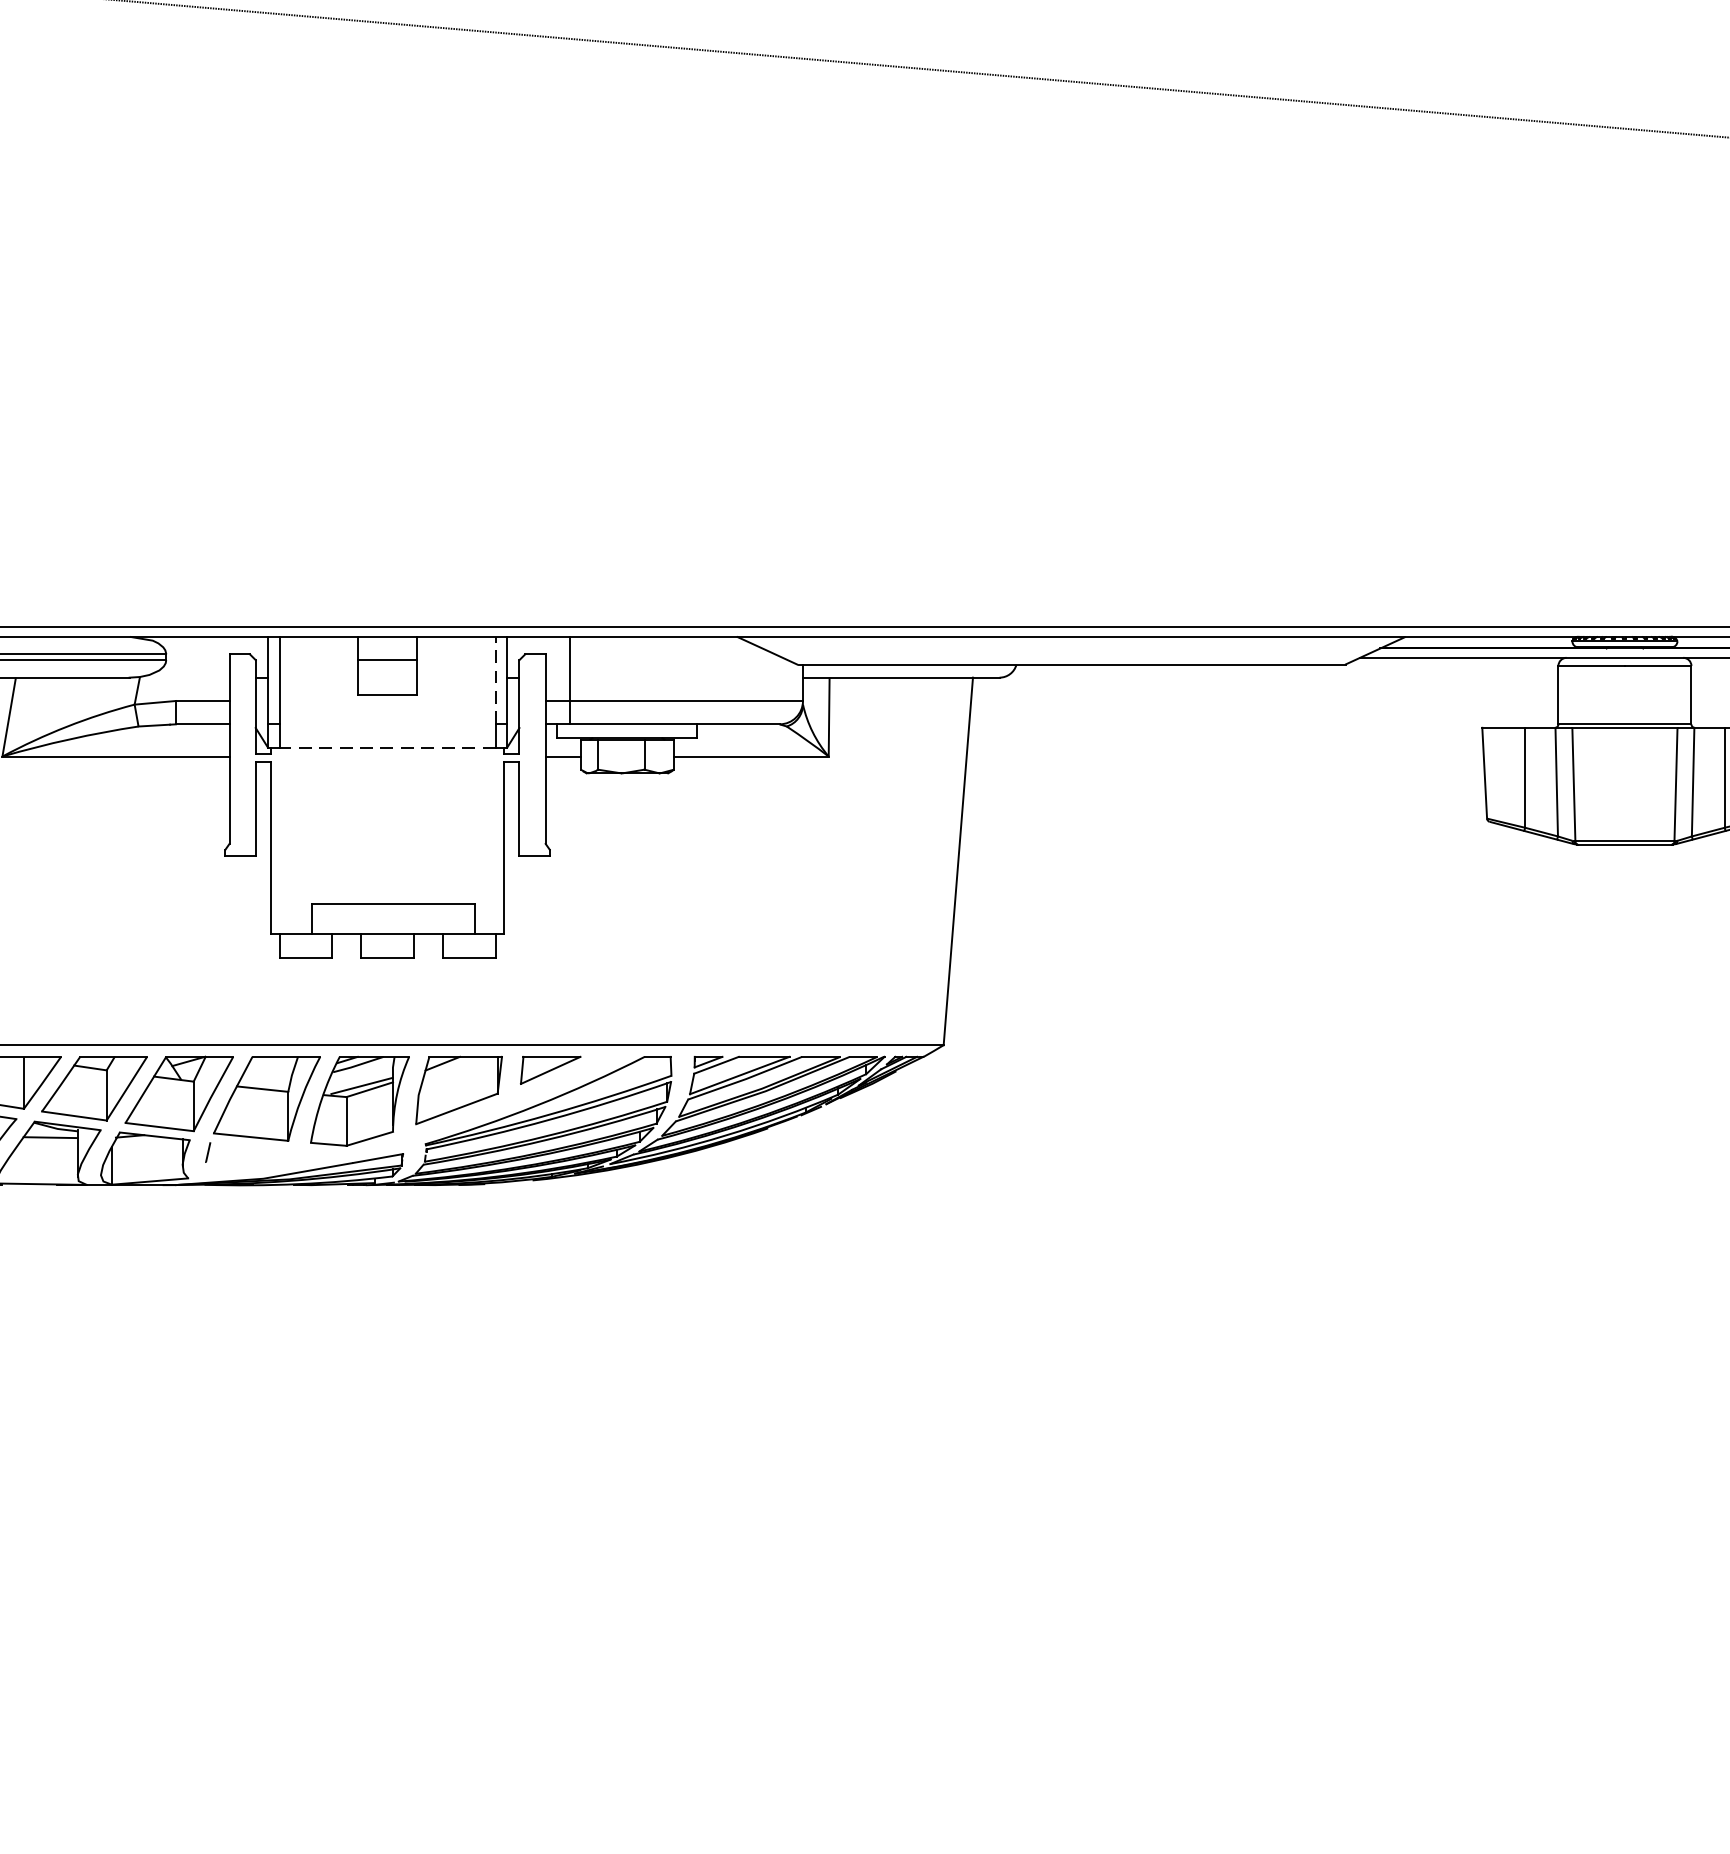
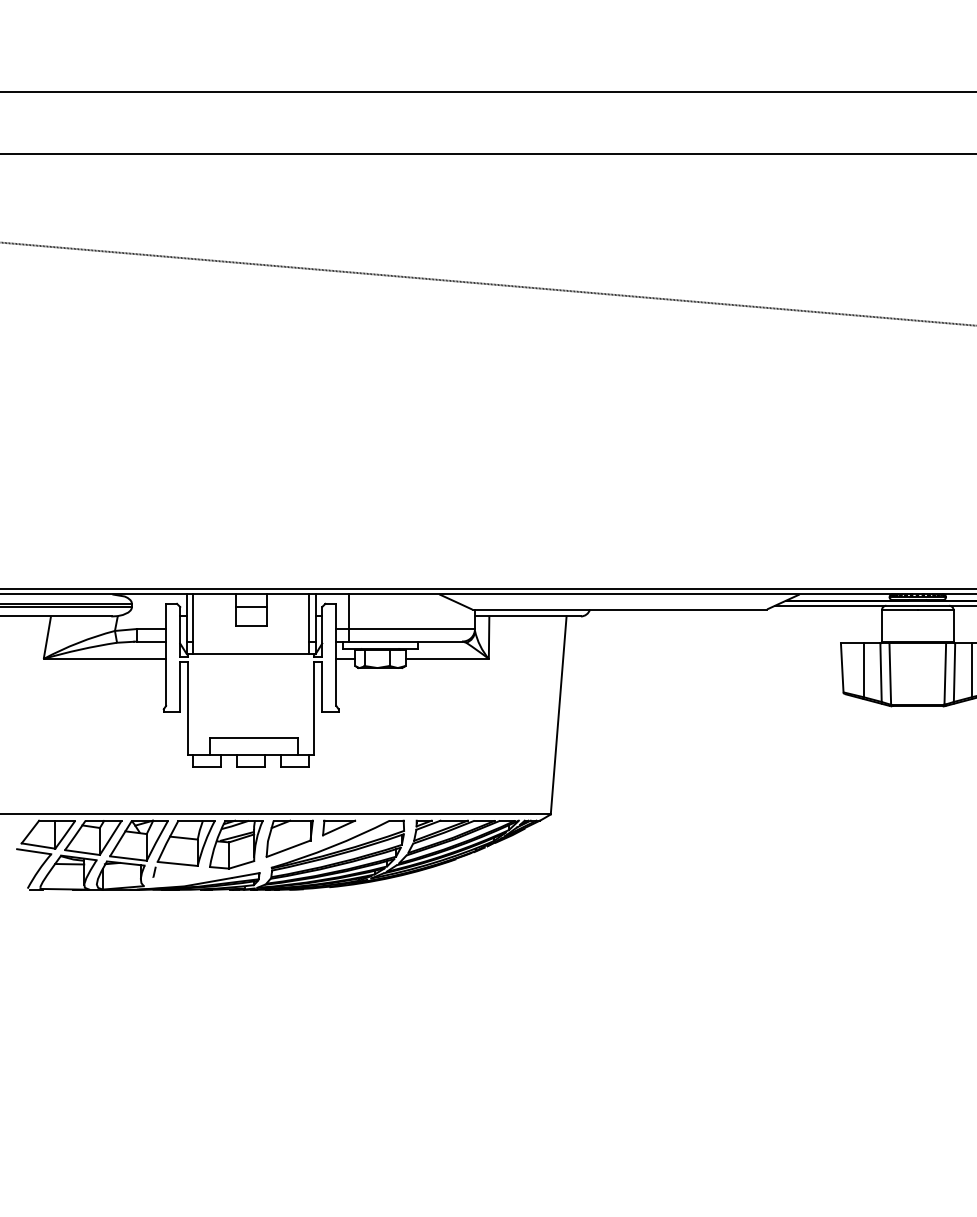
line: (495, 681) -> (309, 618), dashed -> solid
line: (386, 748) -> (250, 654), dashed -> solid

